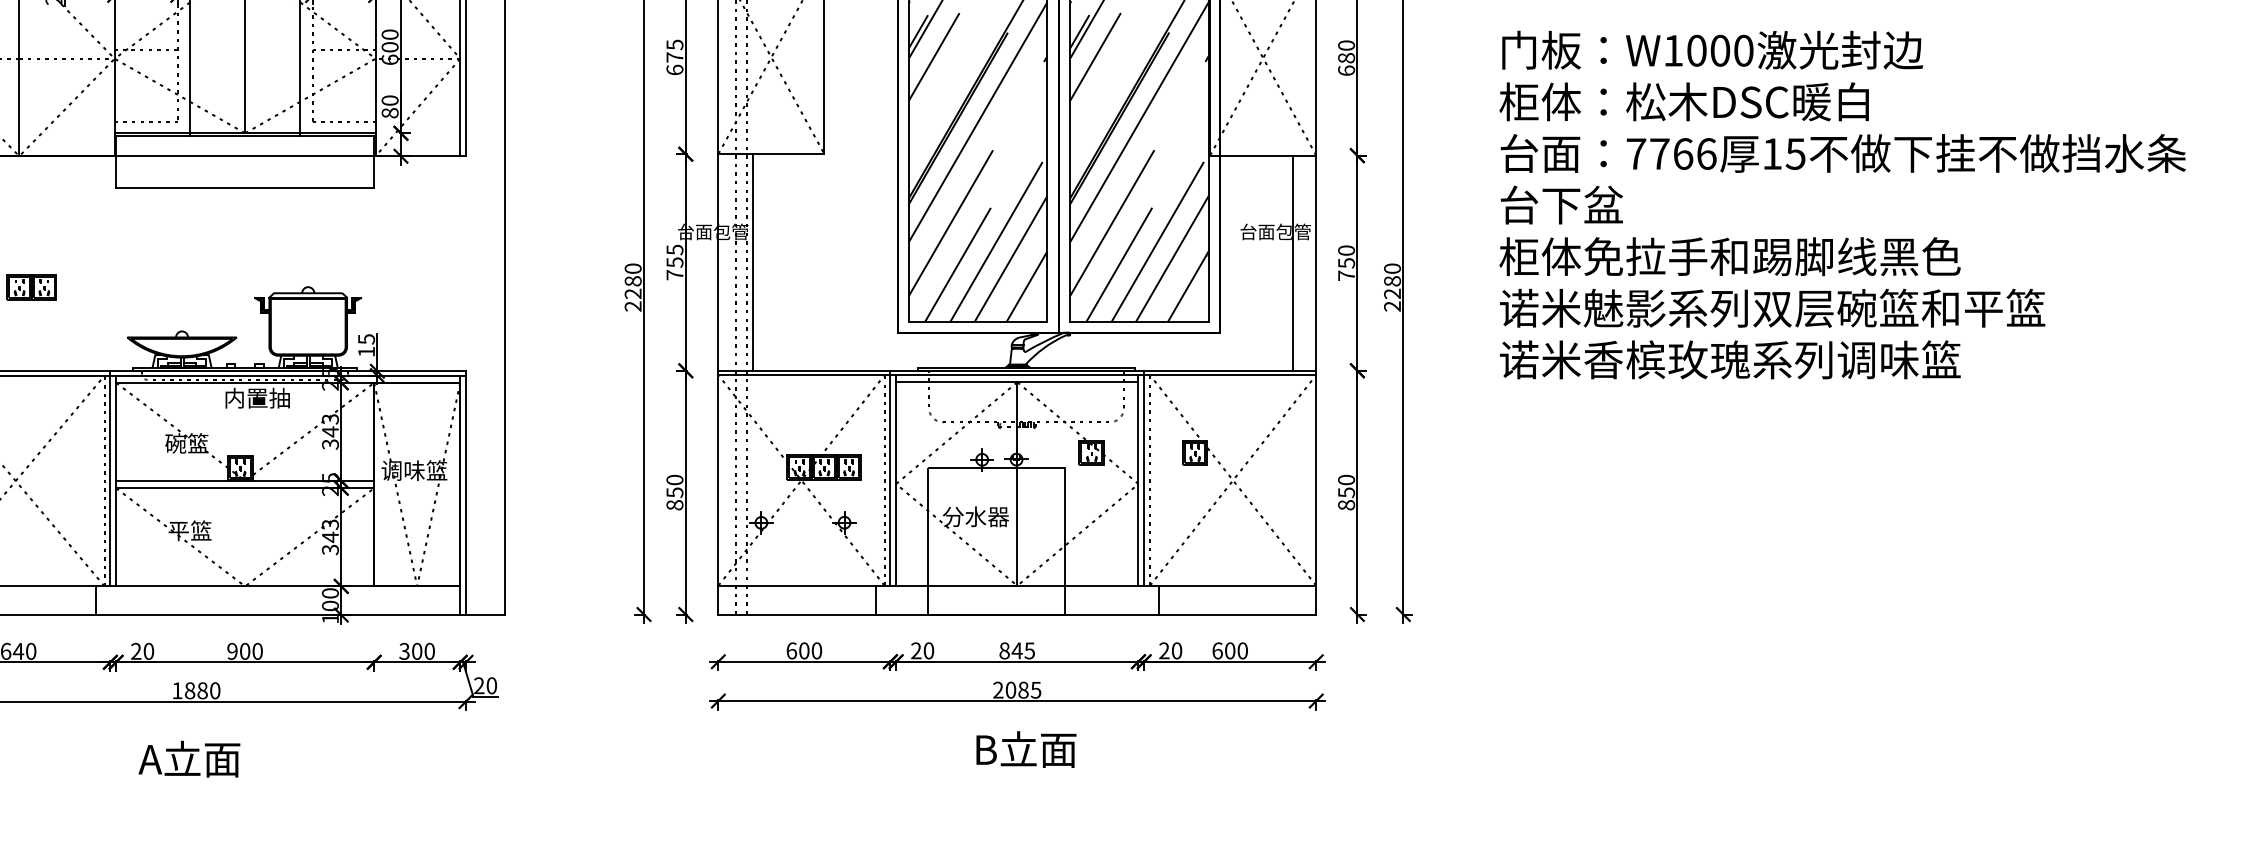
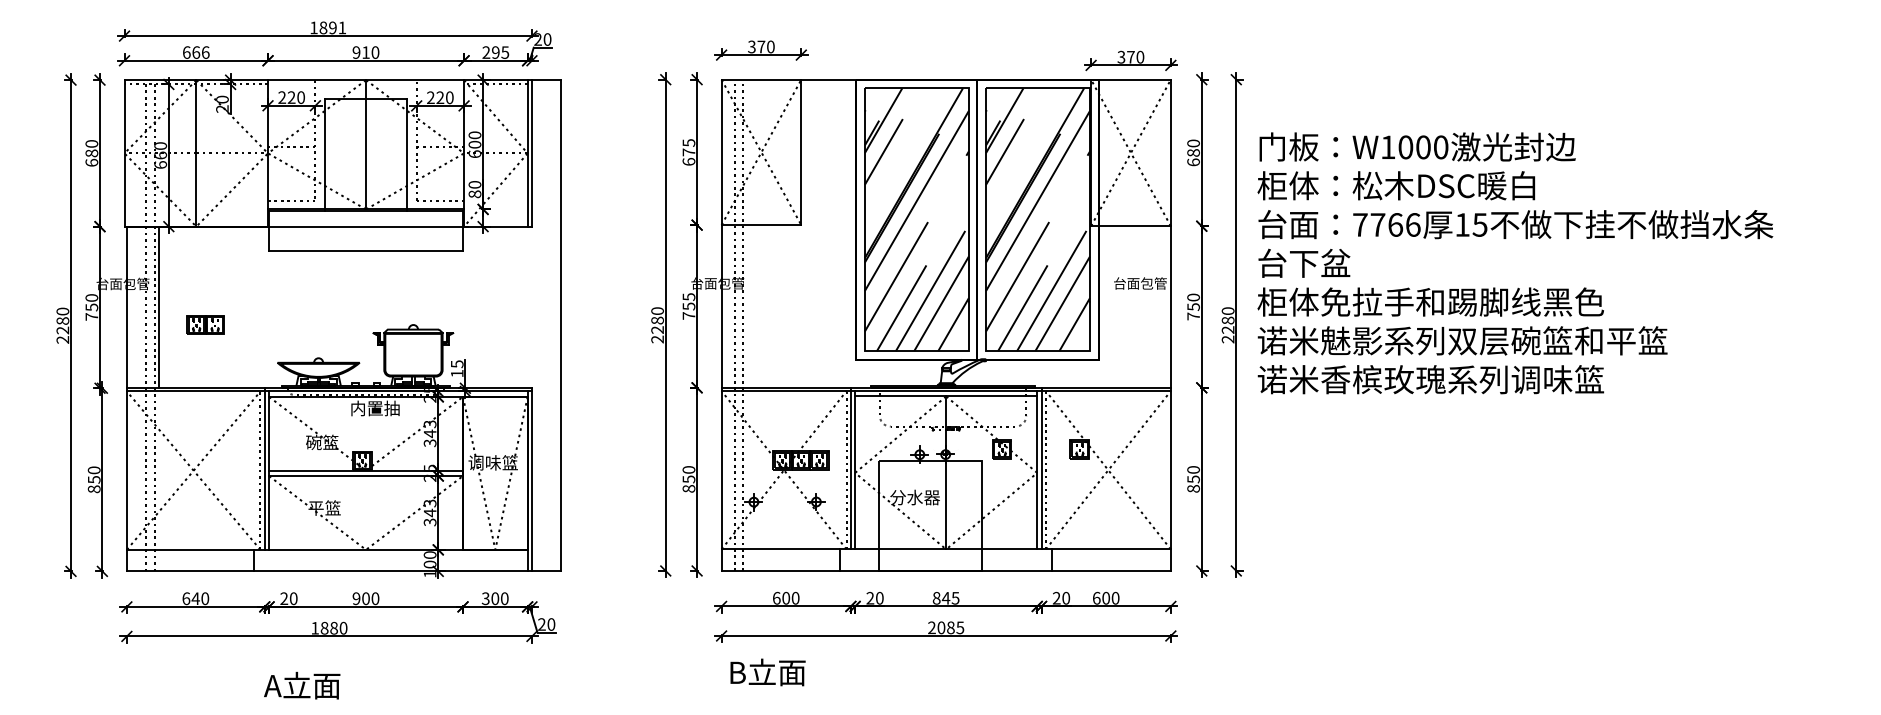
text: (1842, 205) -> (1515, 263), moved
line: (752, 262) -> (747, 306), removed
line: (1293, 262) -> (1153, 306), removed
text: (1025, 749) -> (767, 672), moved
text: (189, 758) -> (302, 685), moved

